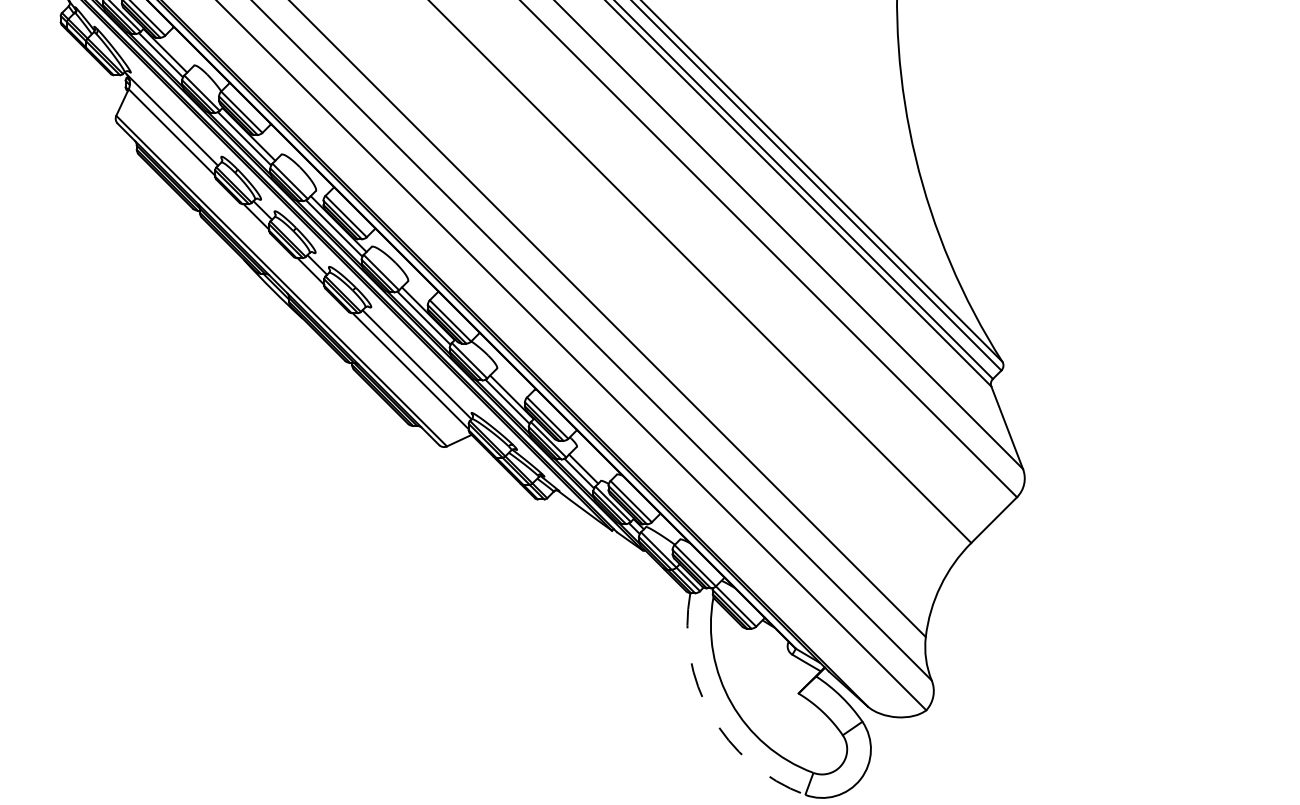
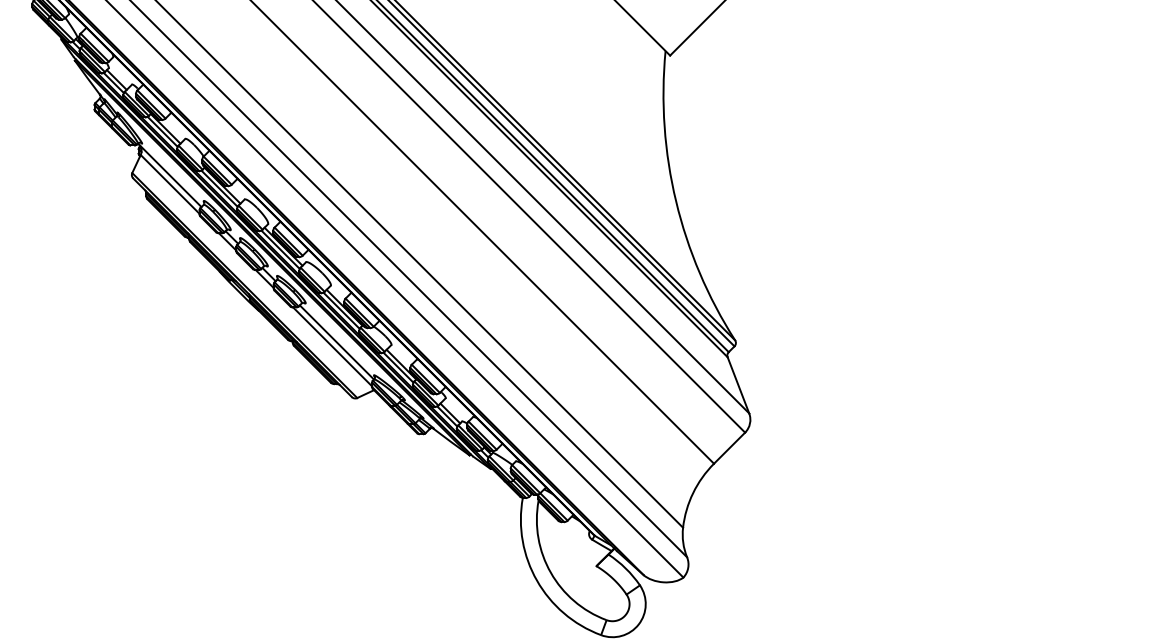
arc: (711, 714) -> (537, 580), dashed -> solid

